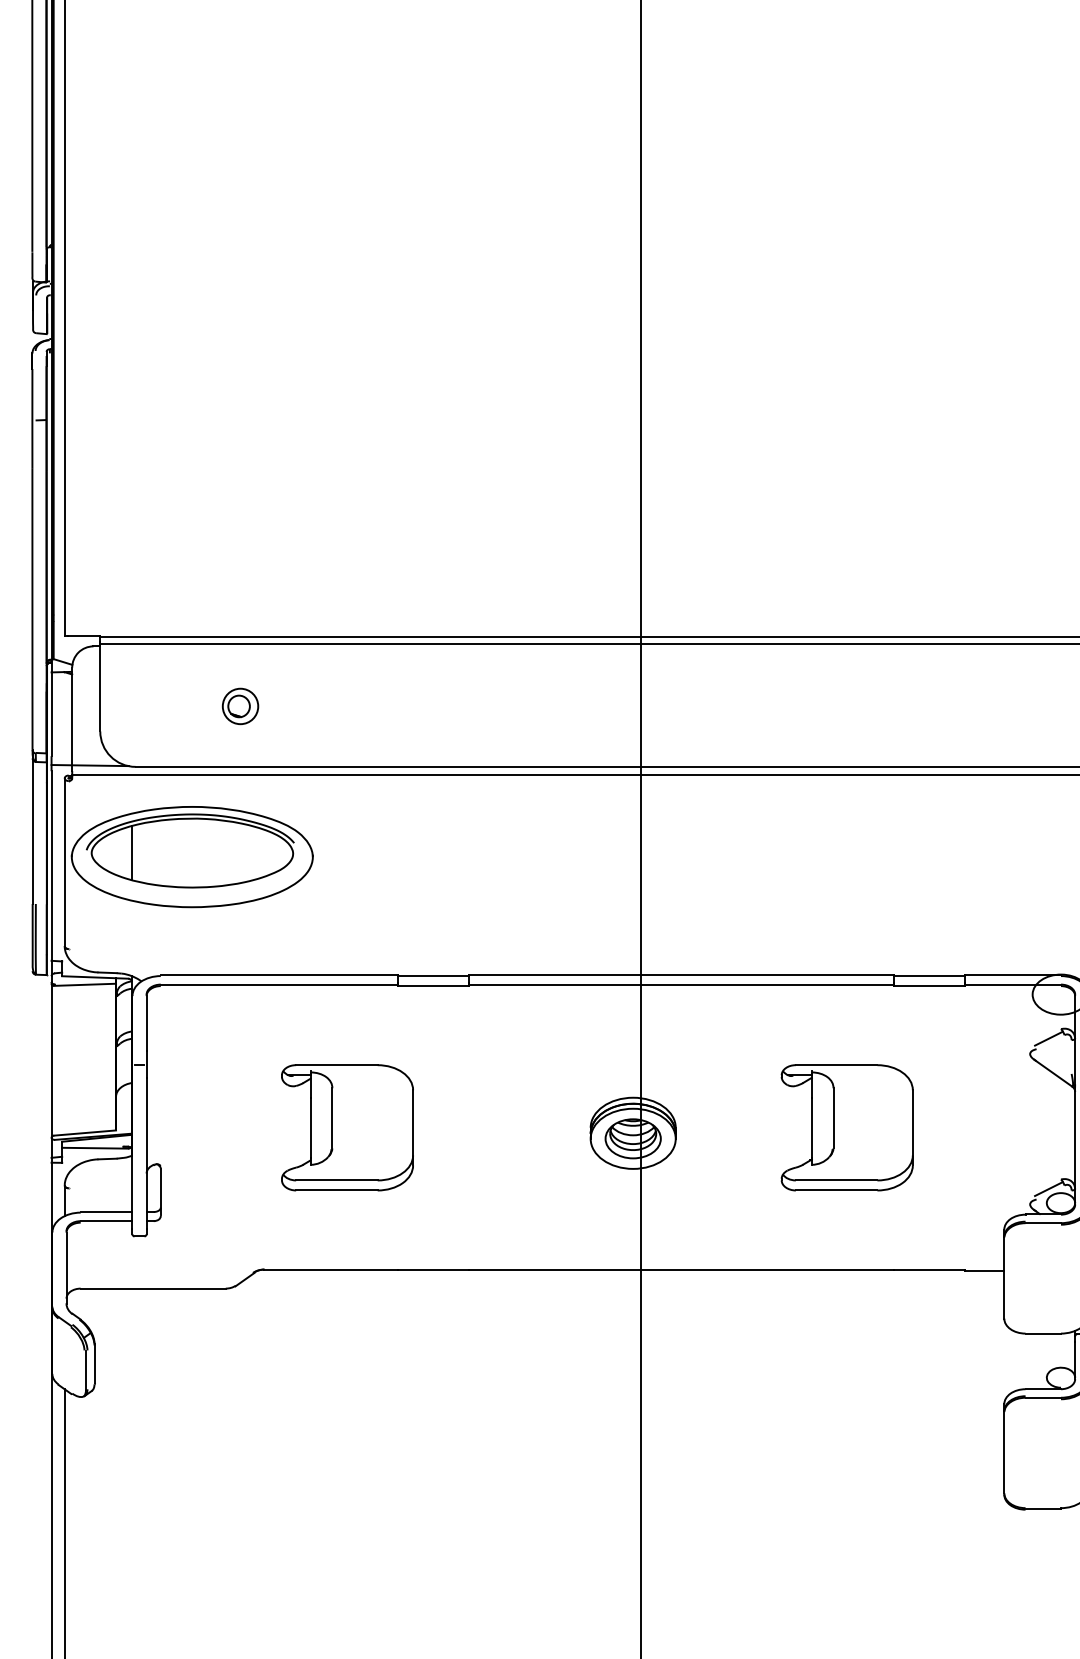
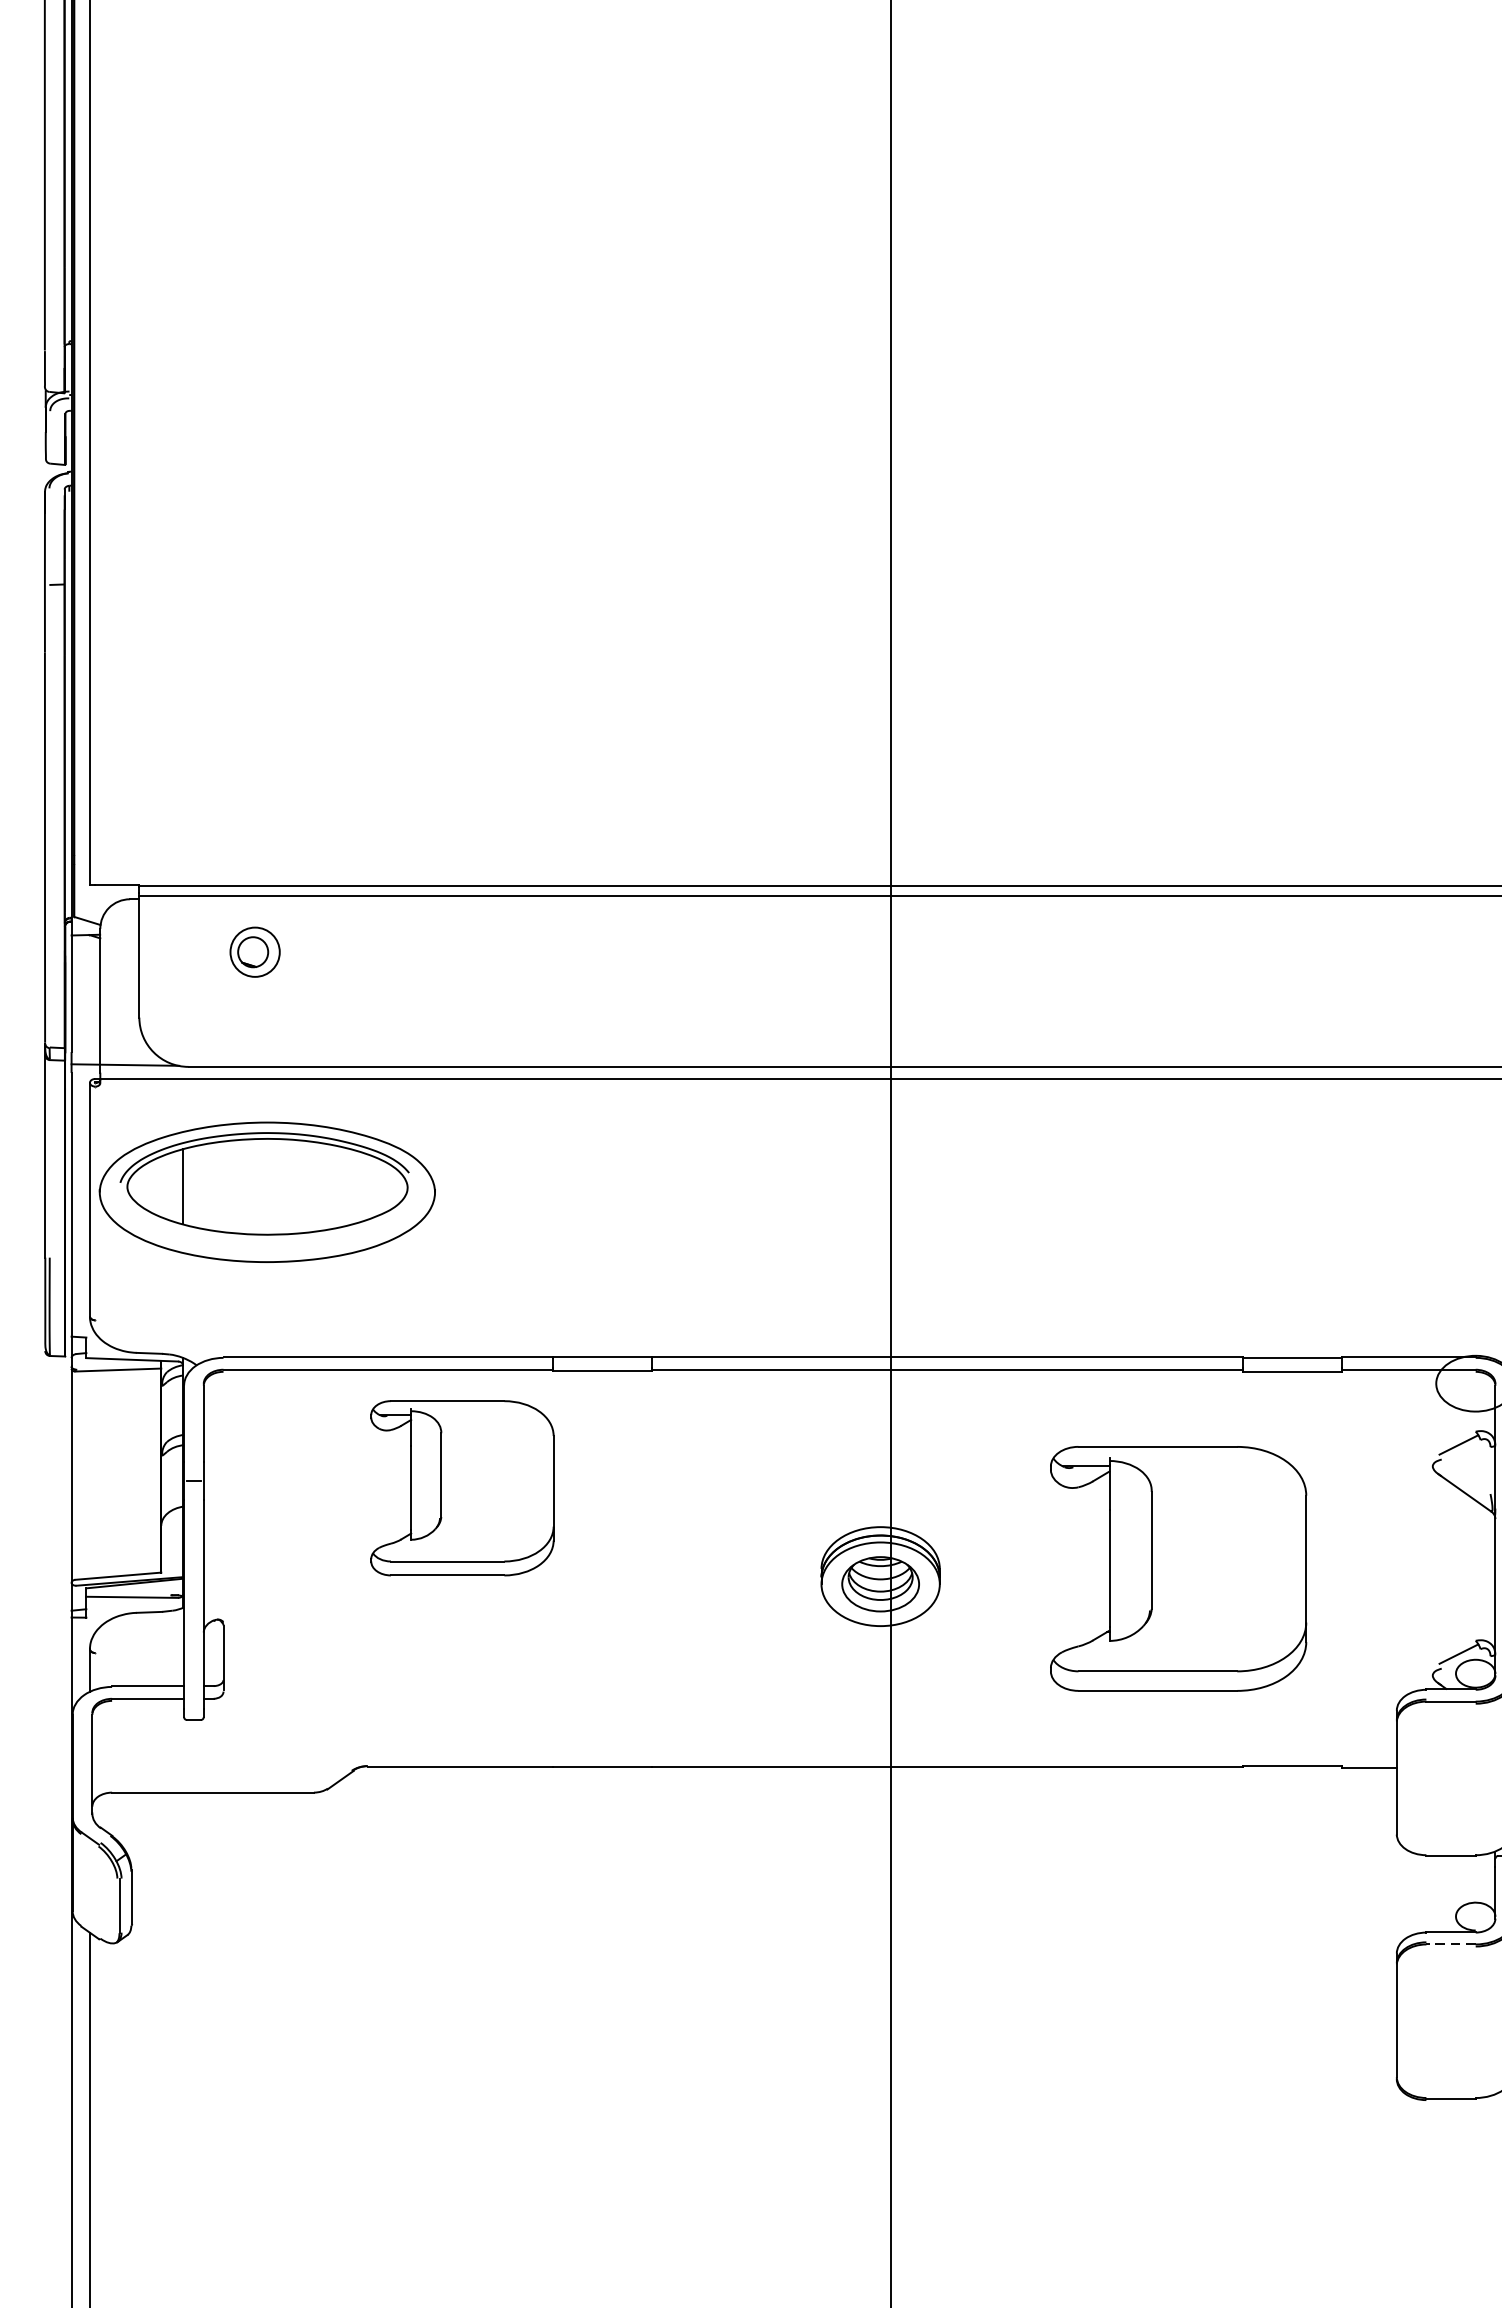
part: (240, 706) -> (255, 952), moved
part: (347, 1127) -> (462, 1487), moved
part: (846, 1127) -> (1177, 1568), size x1.4
line: (1043, 1397) -> (1451, 1944), solid -> dashed

